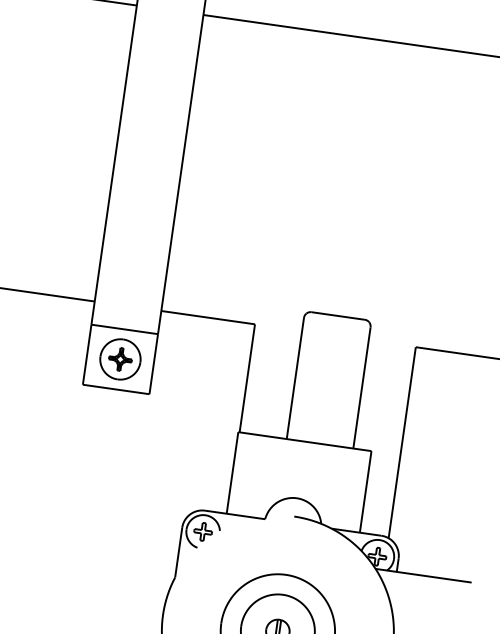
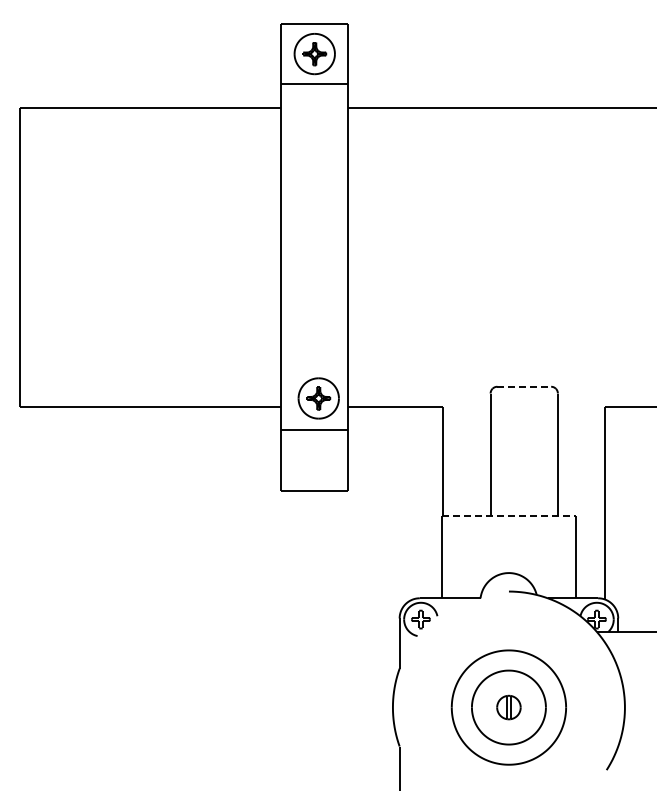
line: (338, 315) -> (524, 386), solid -> dashed
part: (120, 359) -> (318, 398), moved
line: (305, 441) -> (509, 515), solid -> dashed

